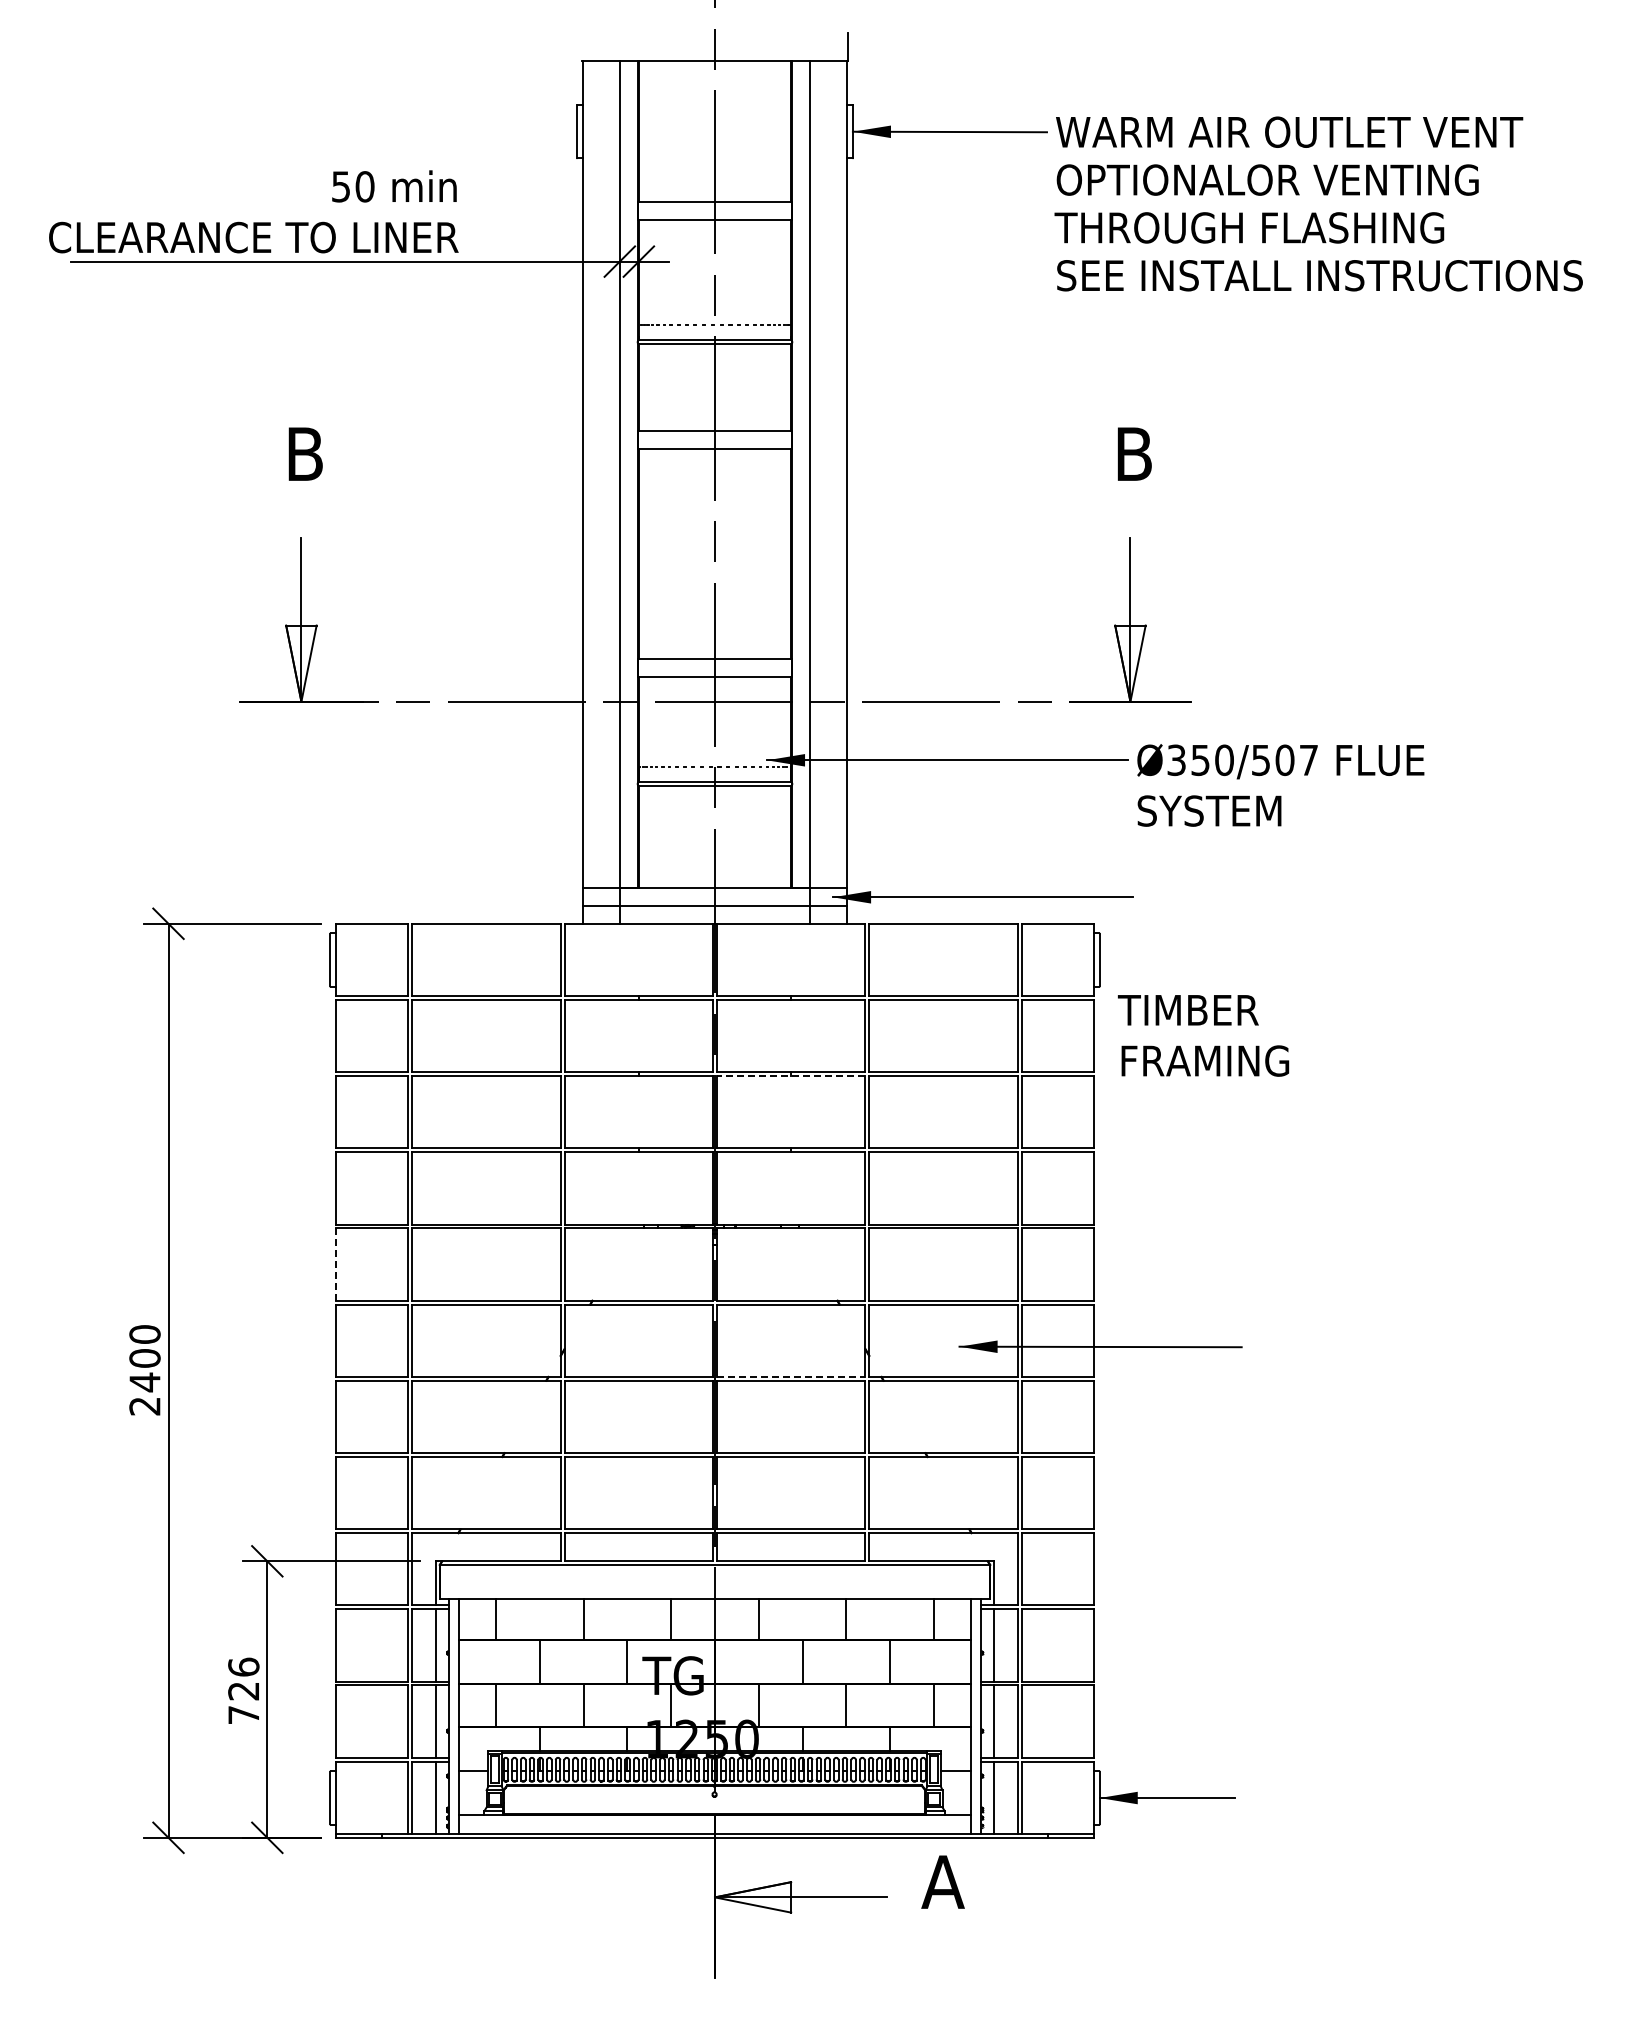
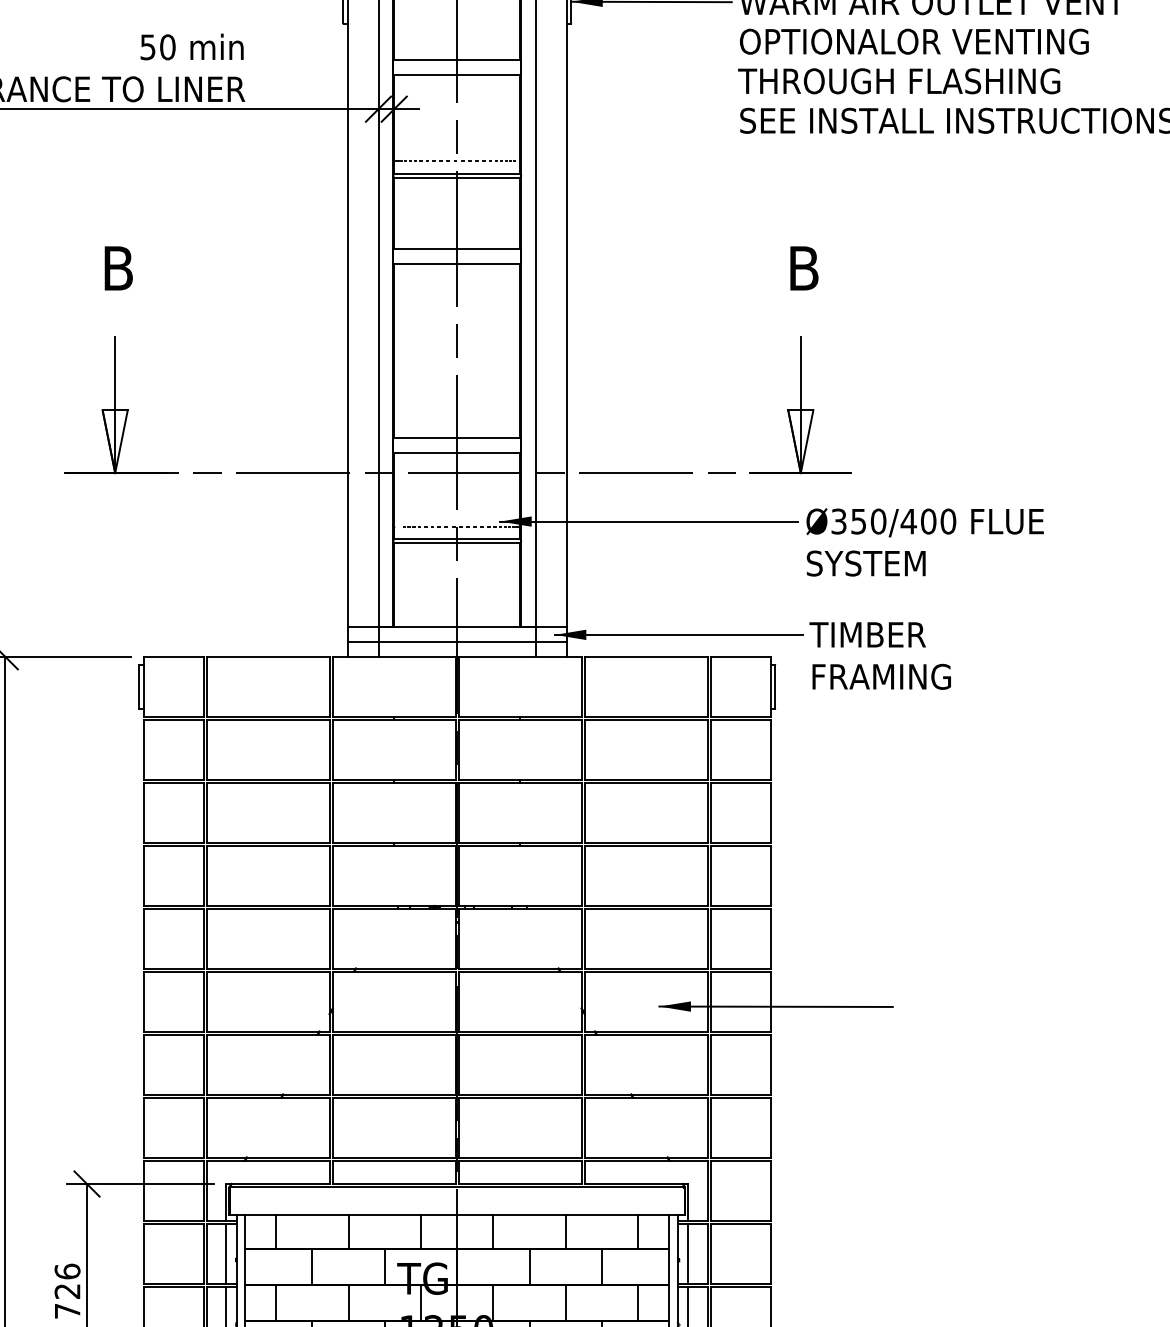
text: (1284, 760) -> (928, 521), Ø350/507 -> Ø350/400
text: (1203, 1035) -> (880, 655), moved
line: (790, 1076) -> (519, 783), dashed -> solid
line: (336, 1264) -> (144, 938), dashed -> solid
line: (791, 1376) -> (520, 1031), dashed -> solid

